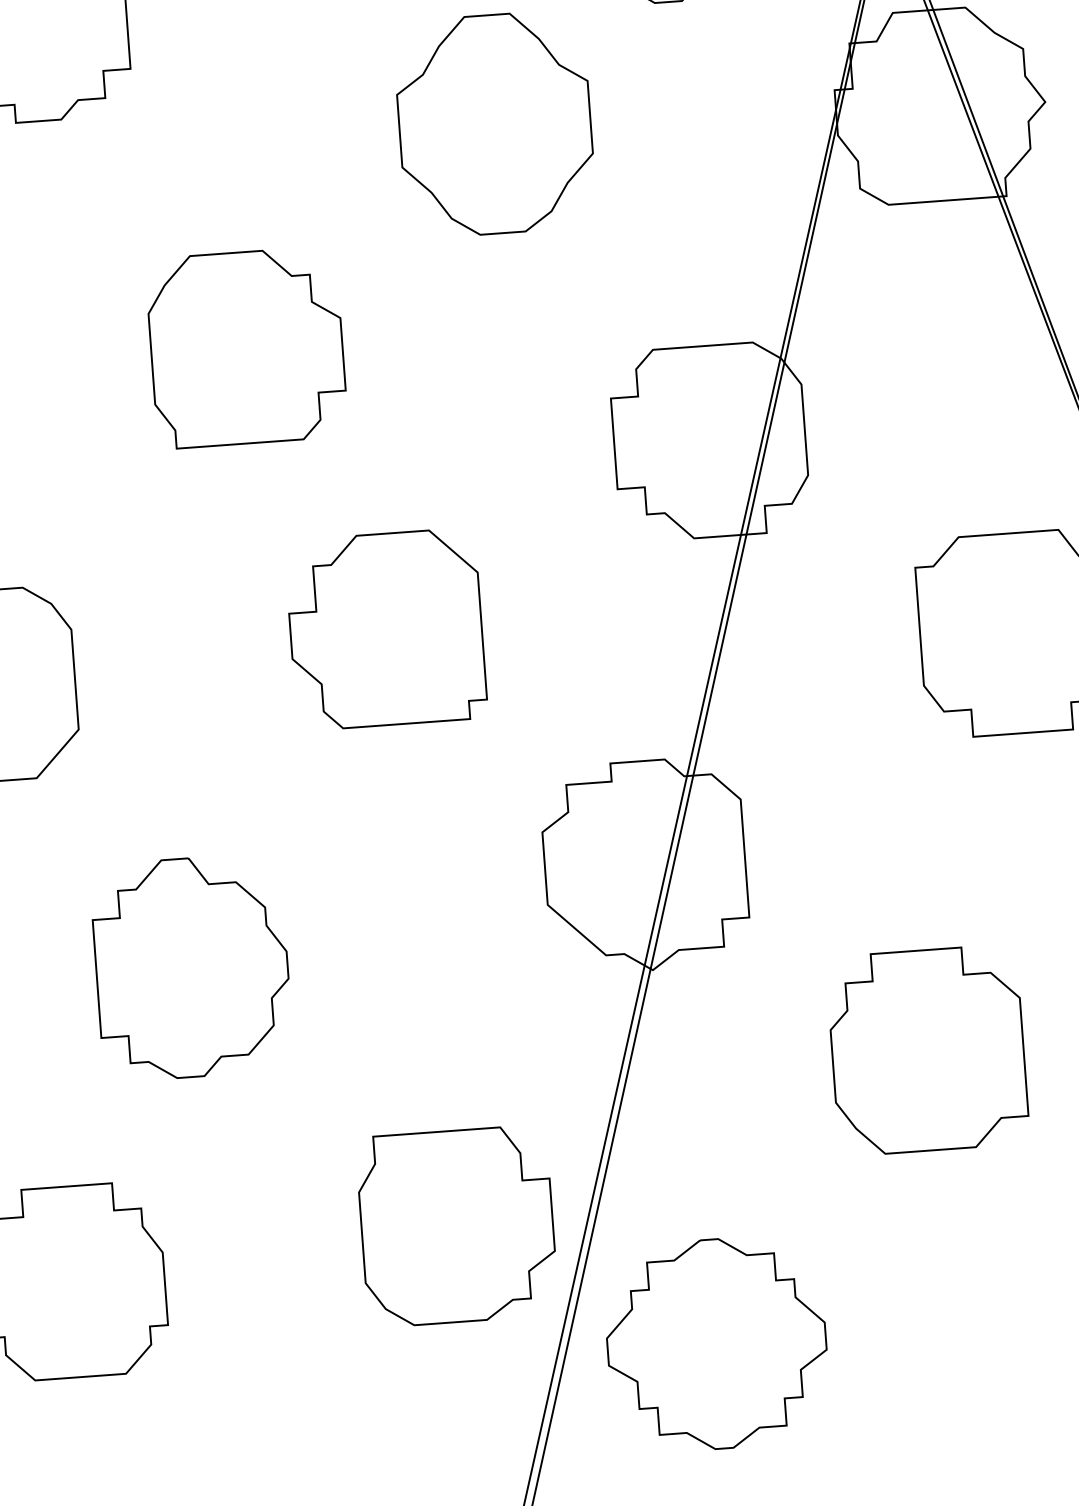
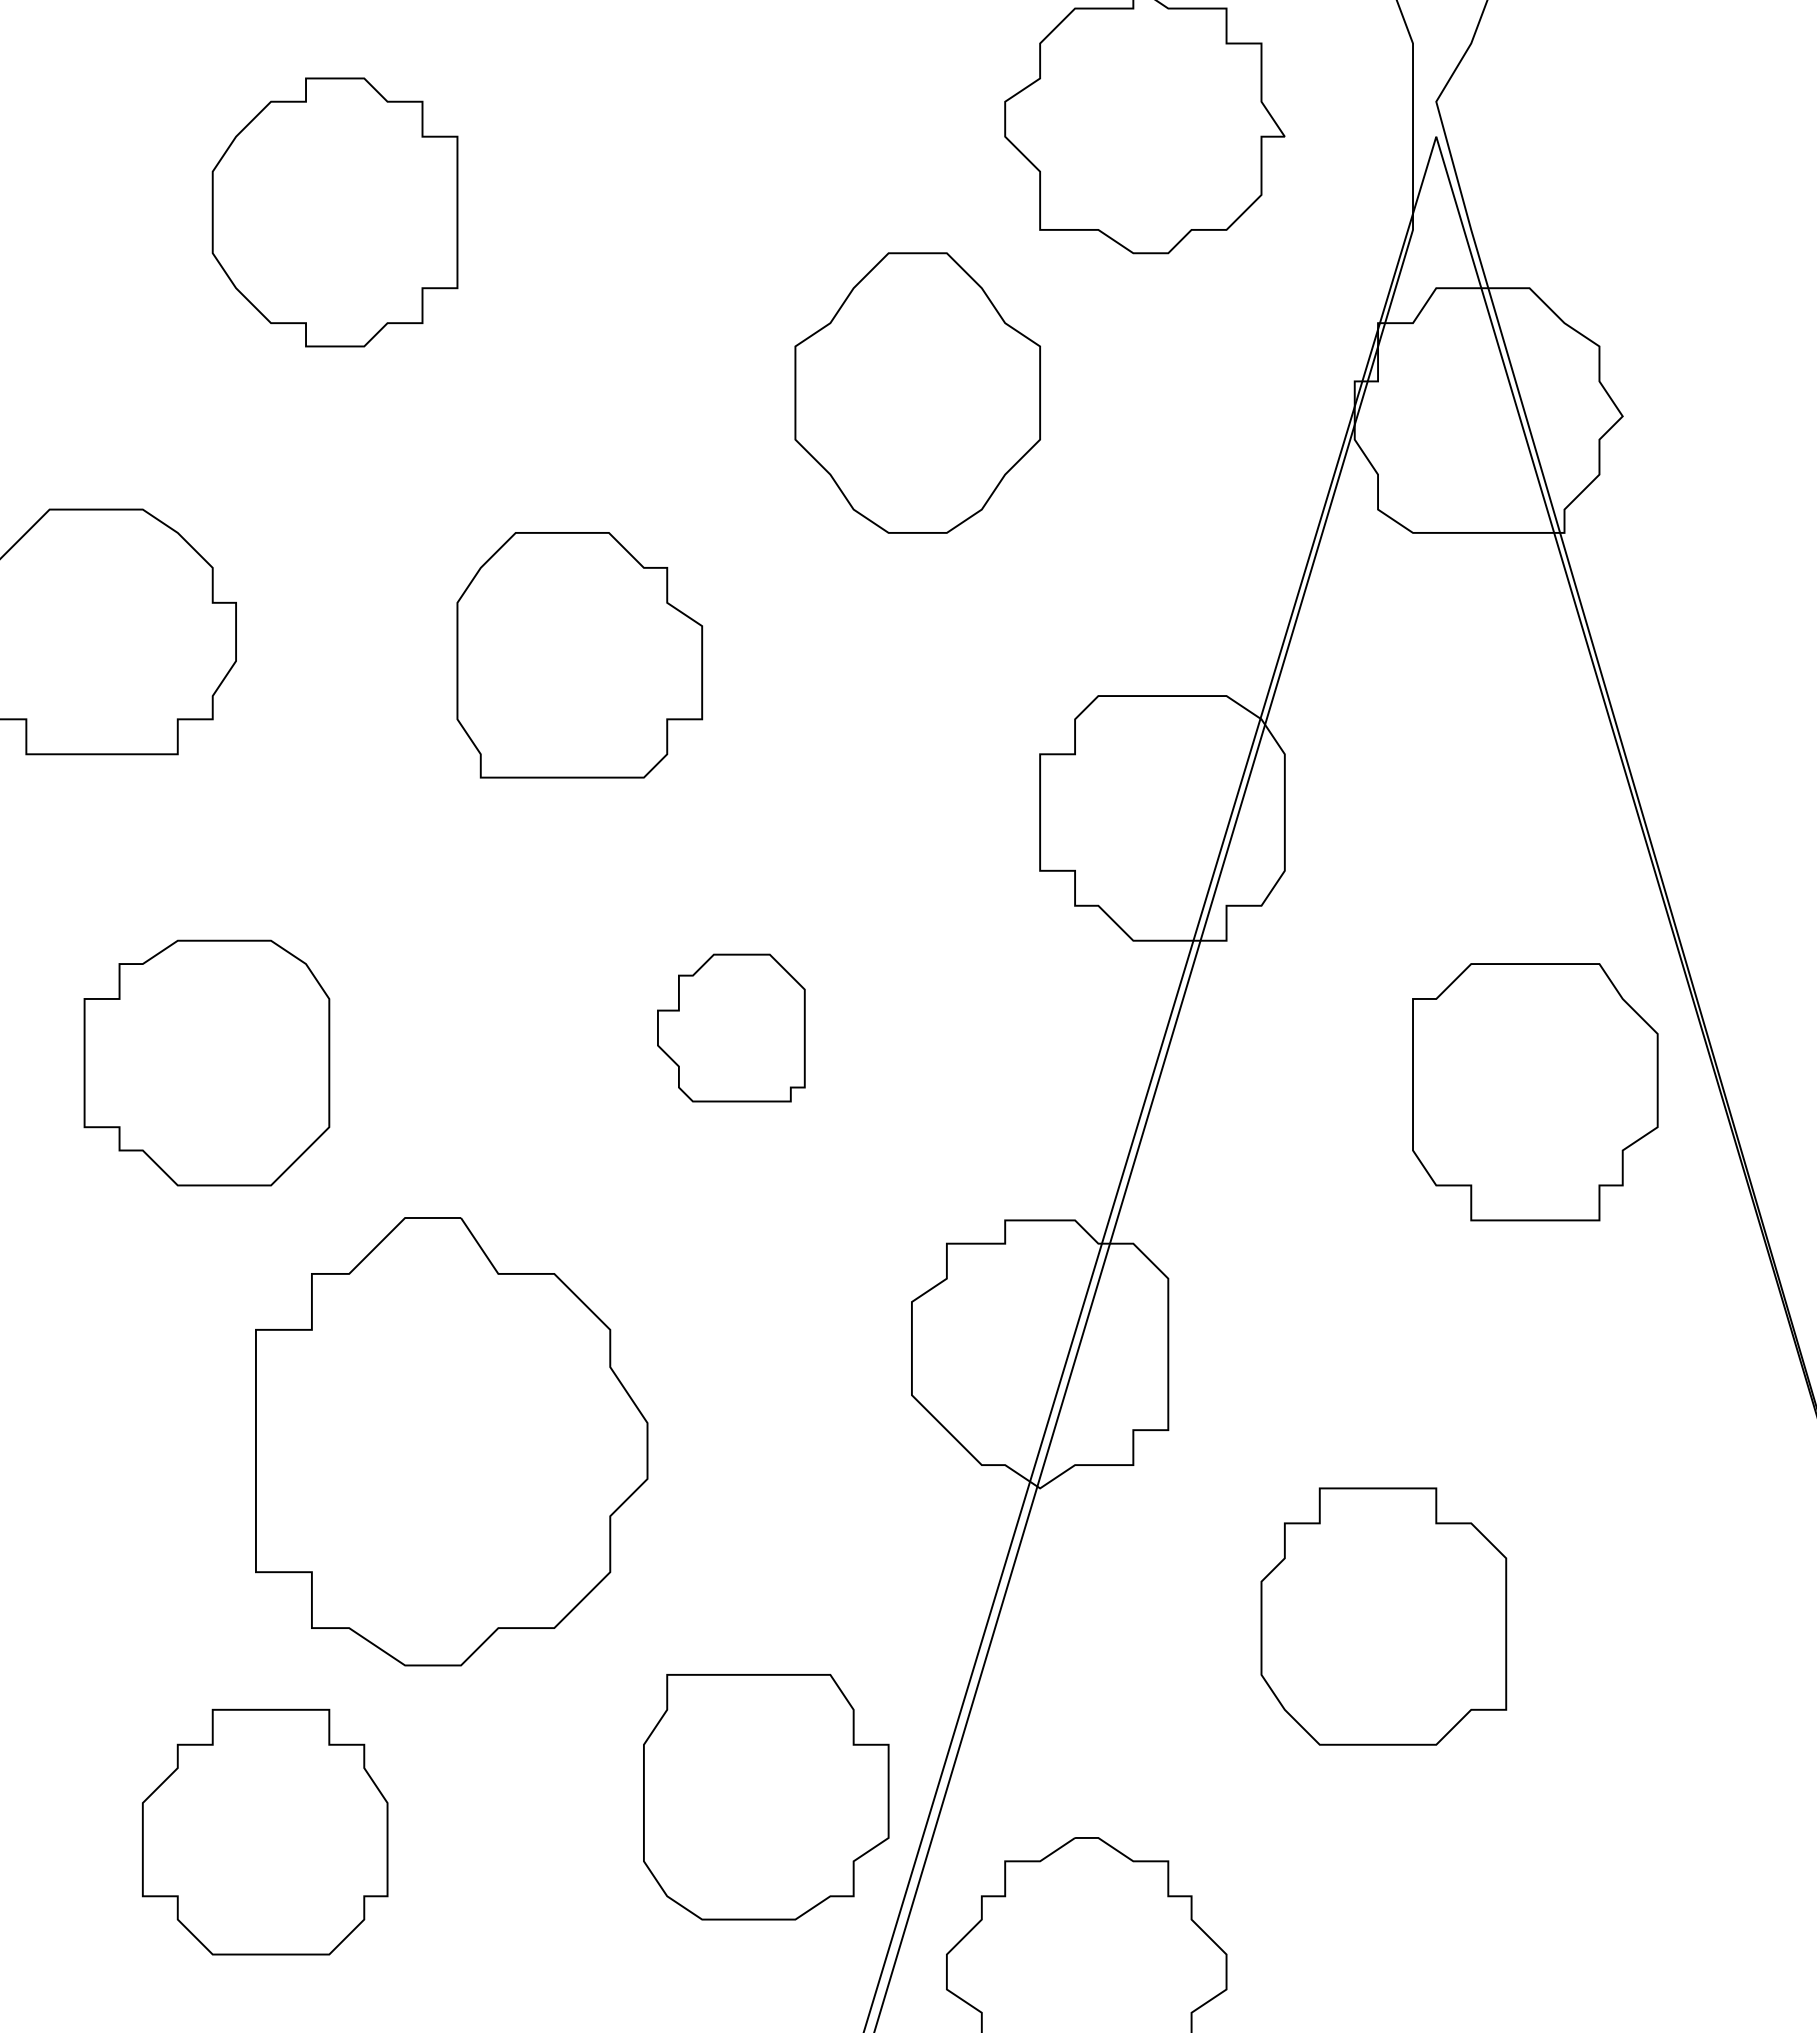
part: (386, 628) -> (731, 1027), size x0.6
part: (191, 967) -> (451, 1441), size x1.6

